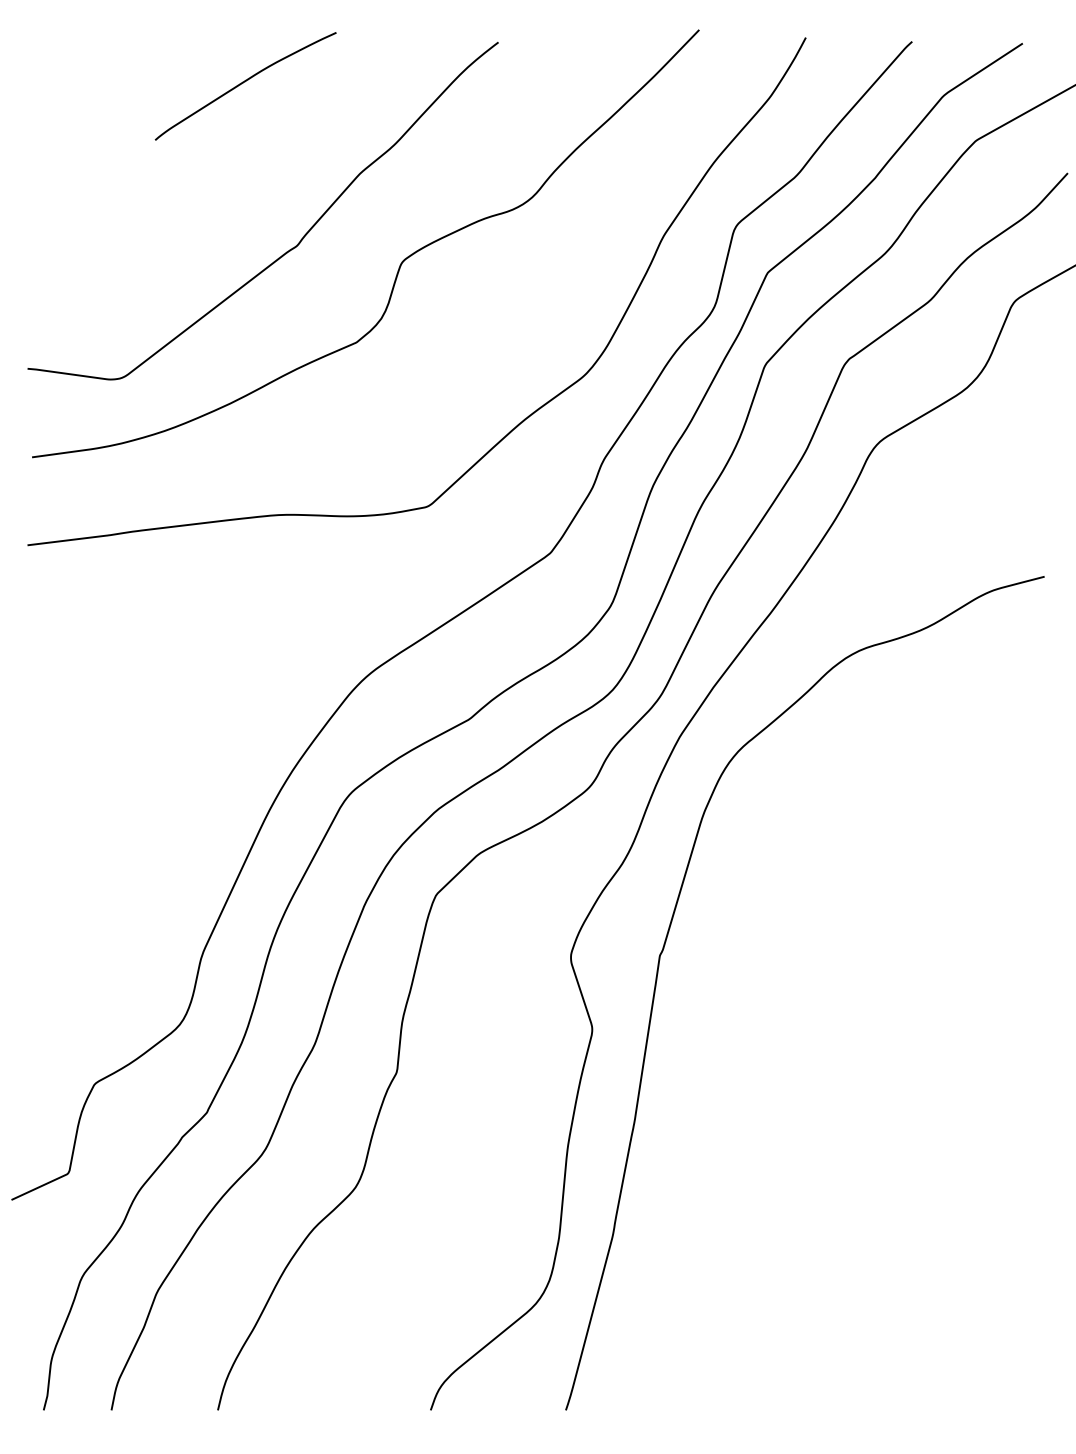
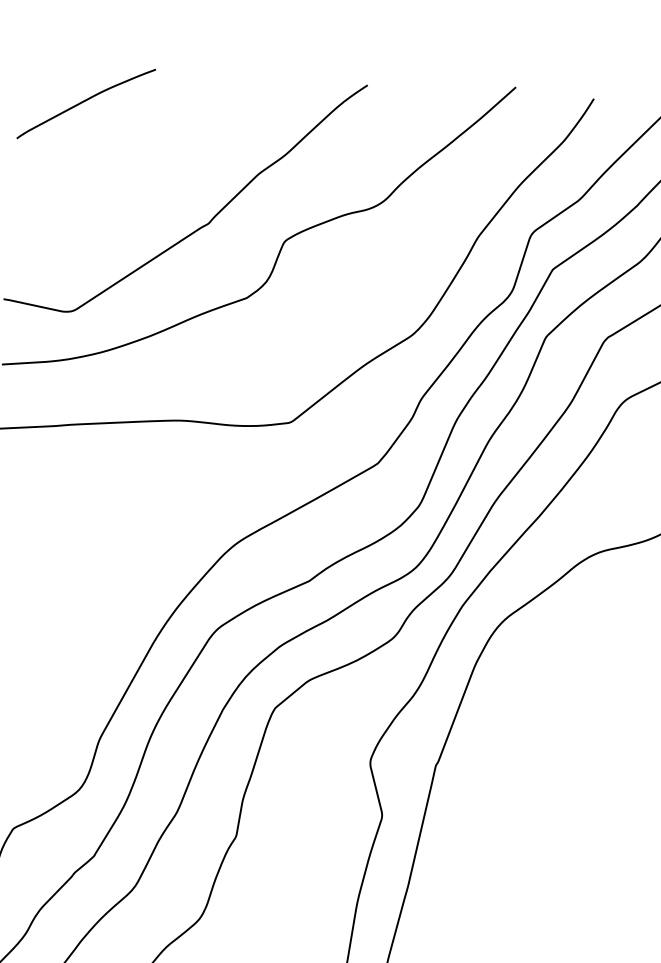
curve: (243, 83) -> (84, 101), moved

